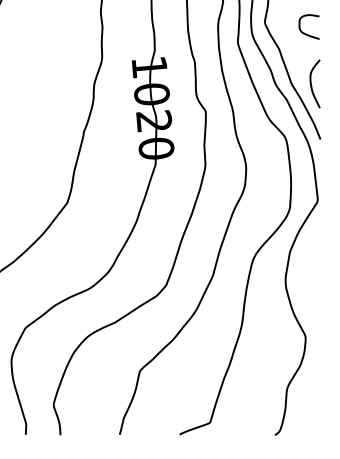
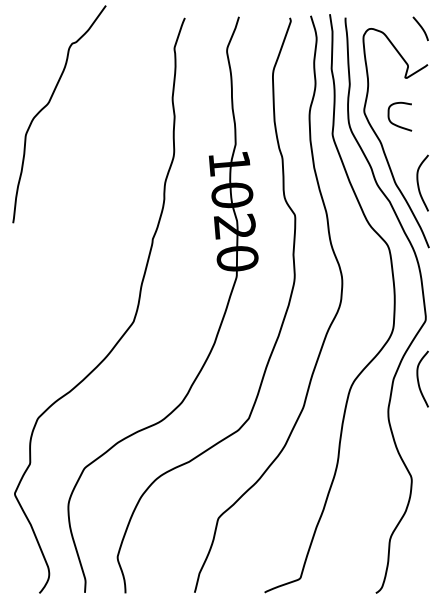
curve: (306, 33) -> (396, 124), moved
curve: (311, 251) -> (418, 378), added

